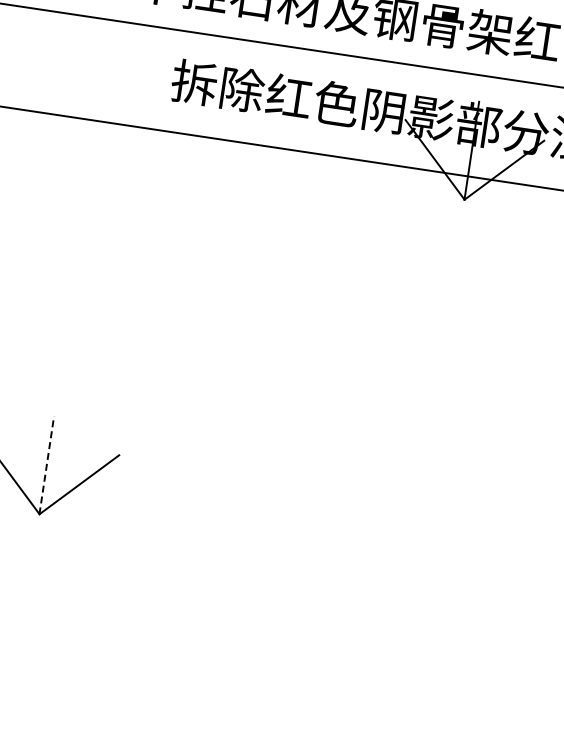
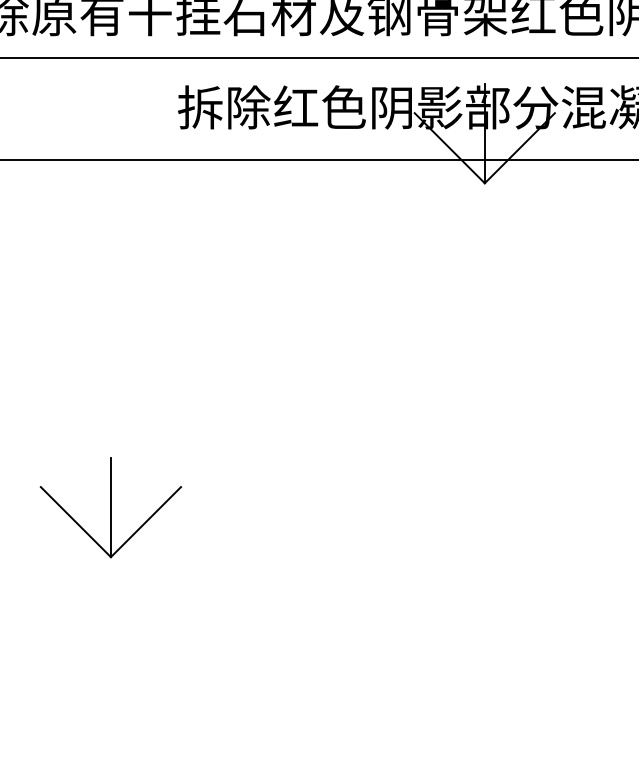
line: (46, 465) -> (110, 507), dashed -> solid

